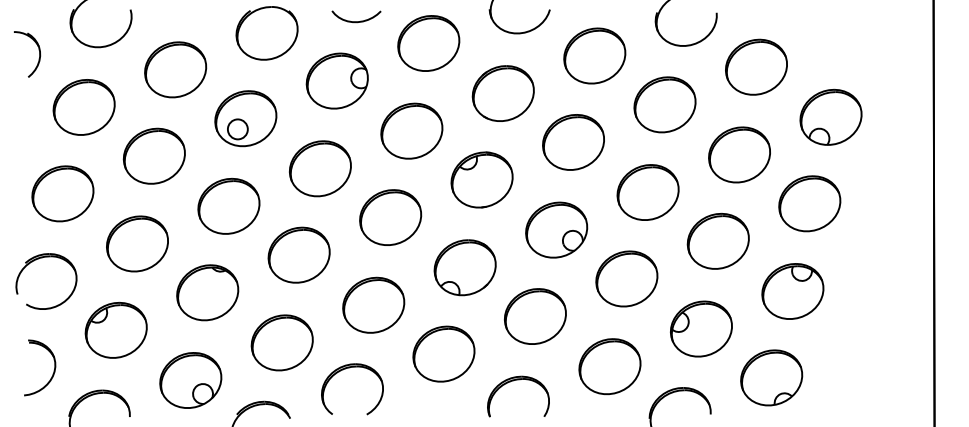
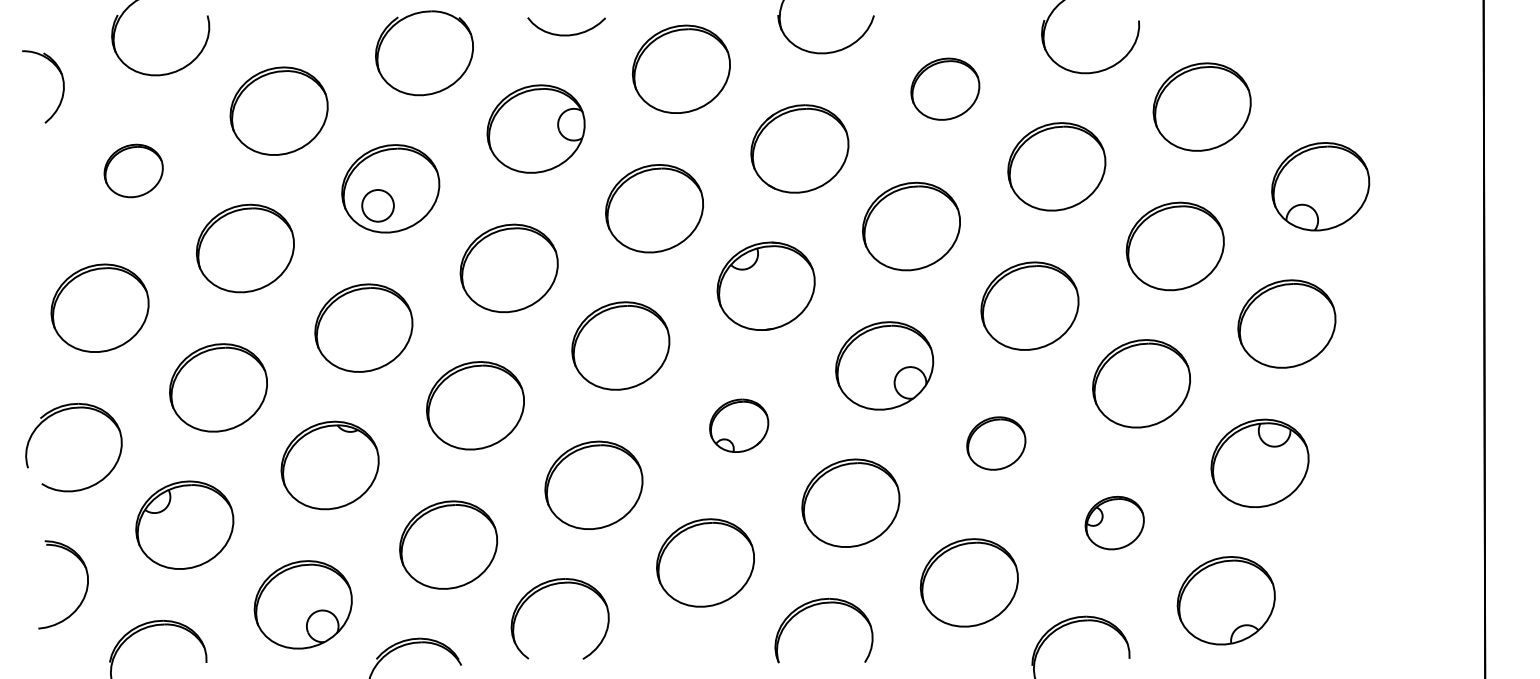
part: (594, 55) -> (944, 88), size x0.7
part: (83, 107) -> (132, 171), size x0.6
part: (464, 267) -> (738, 425), size x0.6
part: (626, 278) -> (995, 442), size x0.6
part: (701, 328) -> (1114, 522), size x0.6

